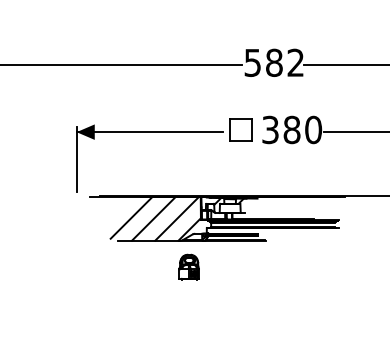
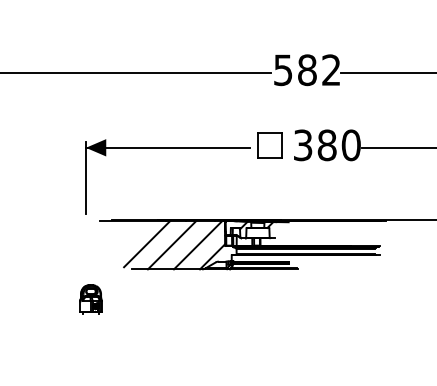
part: (188, 267) -> (90, 299), moved

